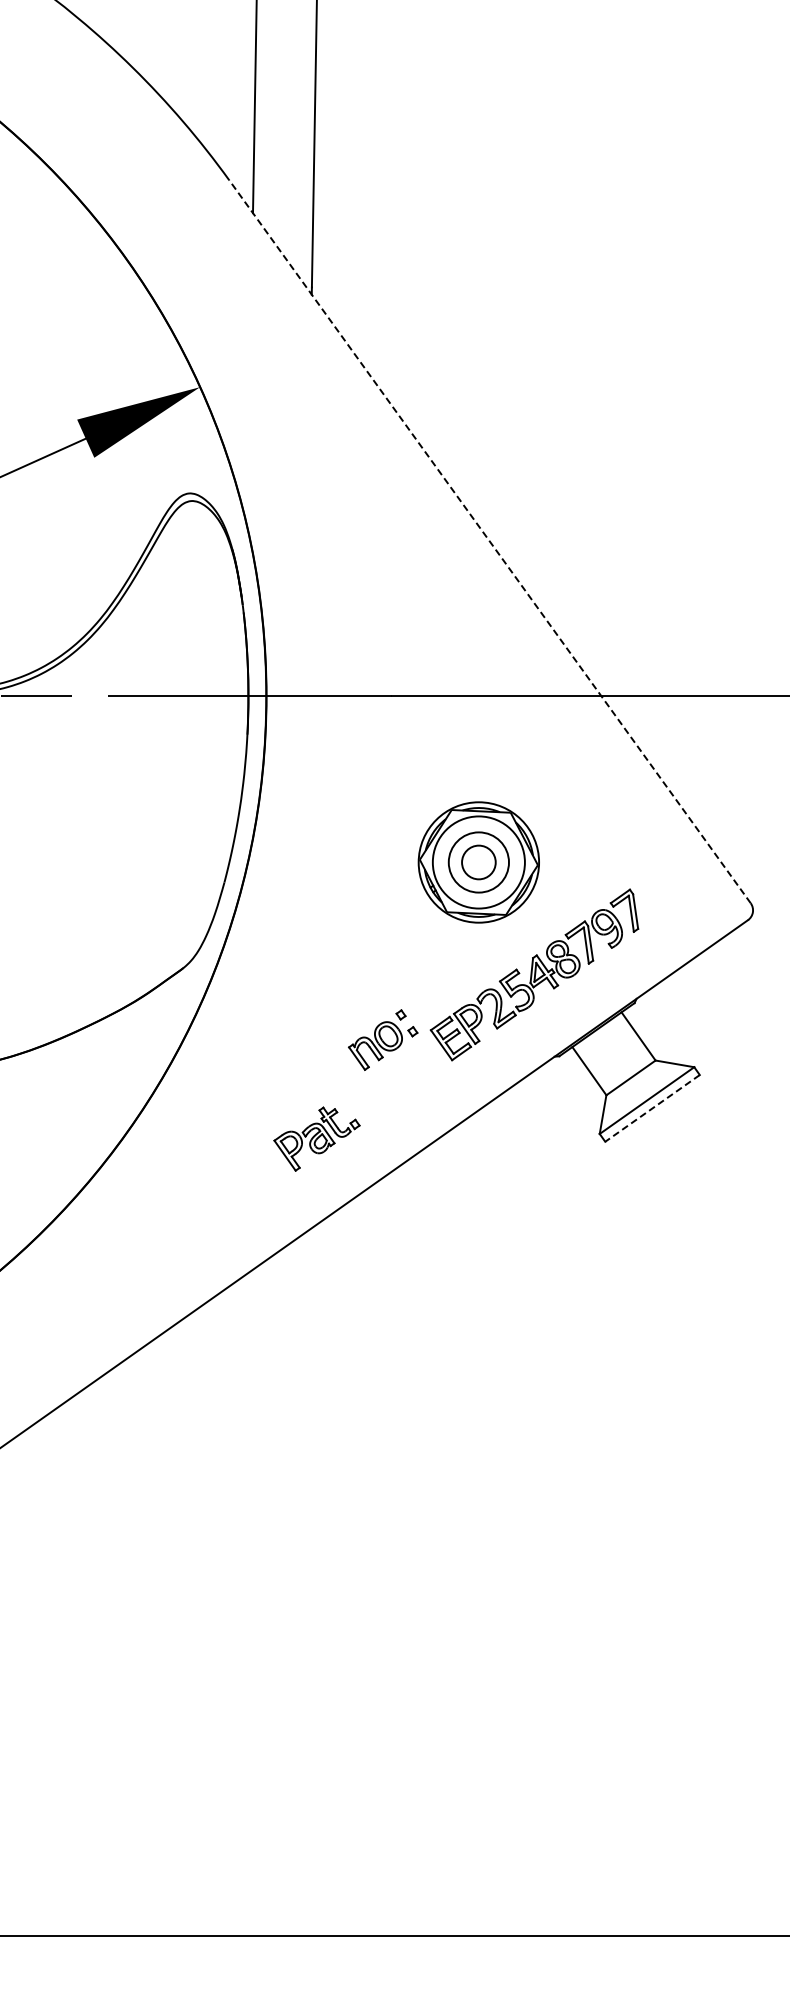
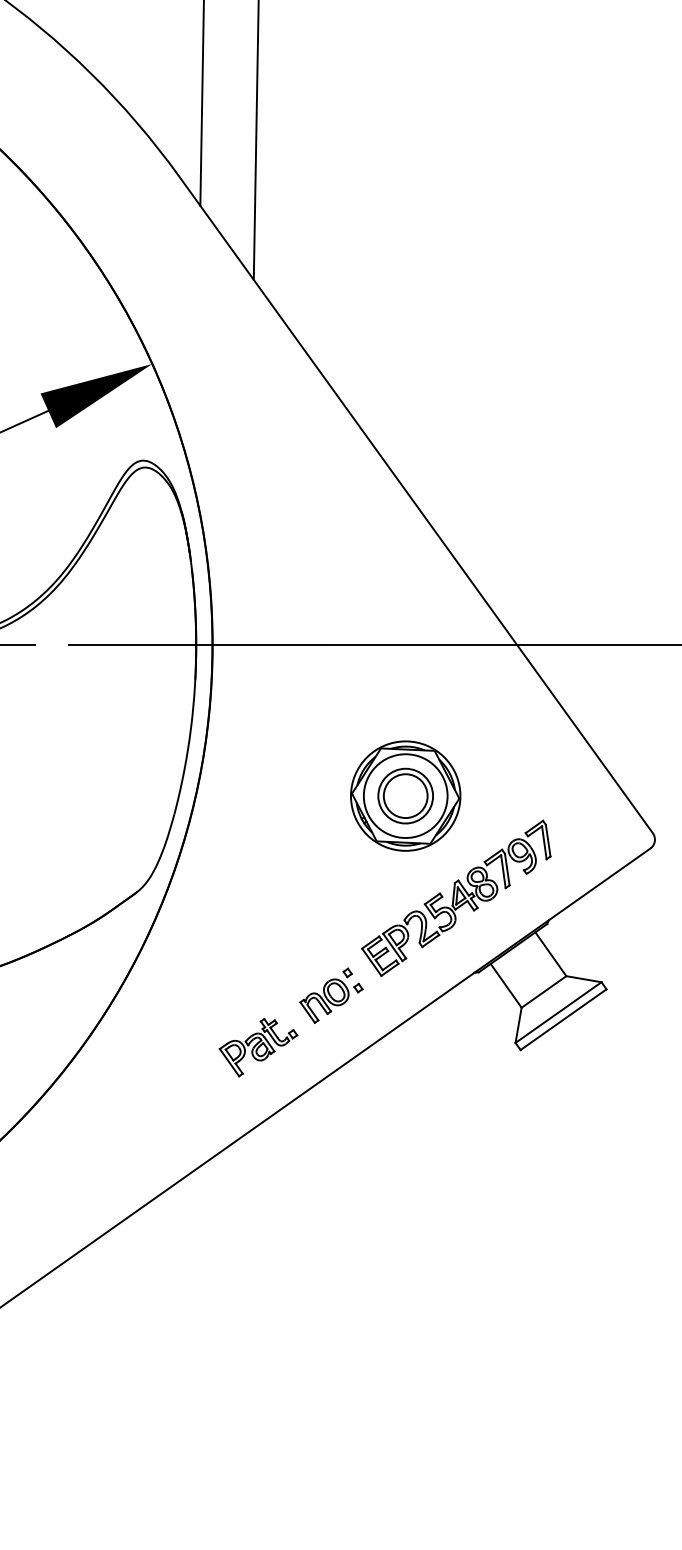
line: (490, 541) -> (416, 504), dashed -> solid
circle: (478, 862) -> (405, 796), size x1.43
part: (383, 1039) -> (331, 995), moved
line: (652, 1108) -> (563, 1019), dashed -> solid

